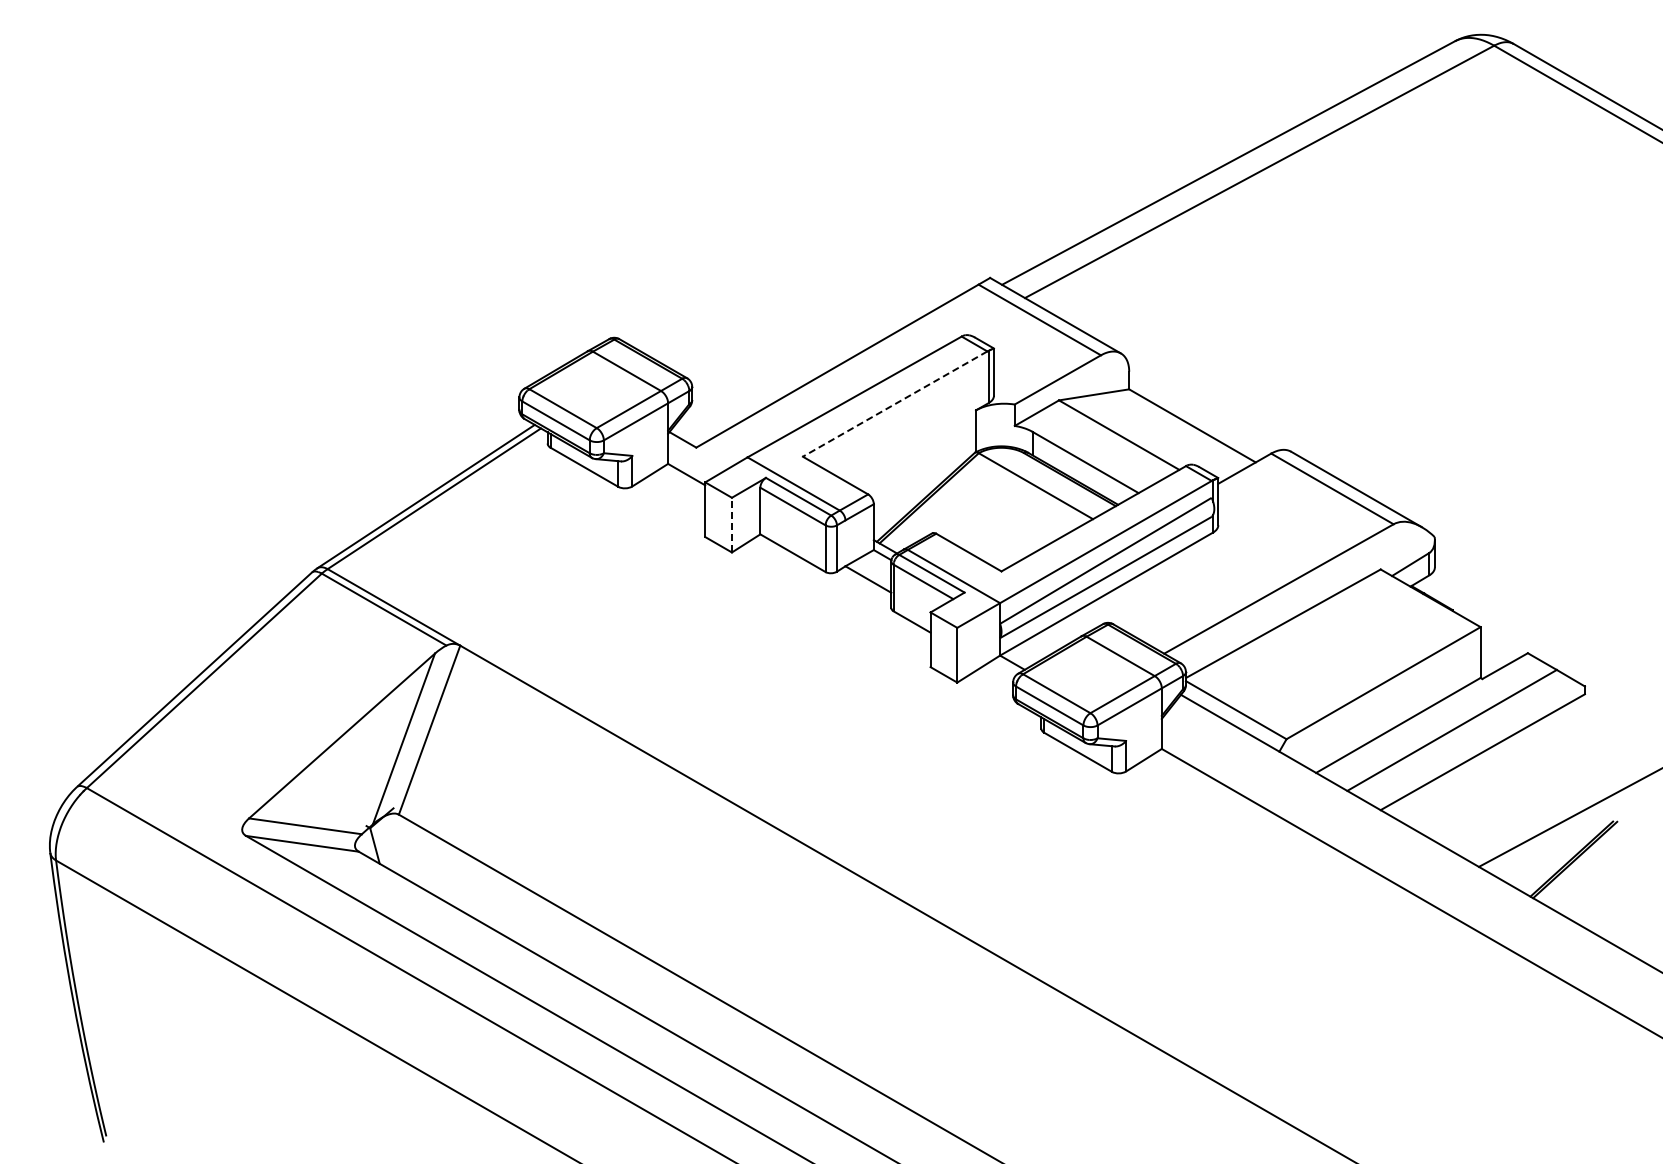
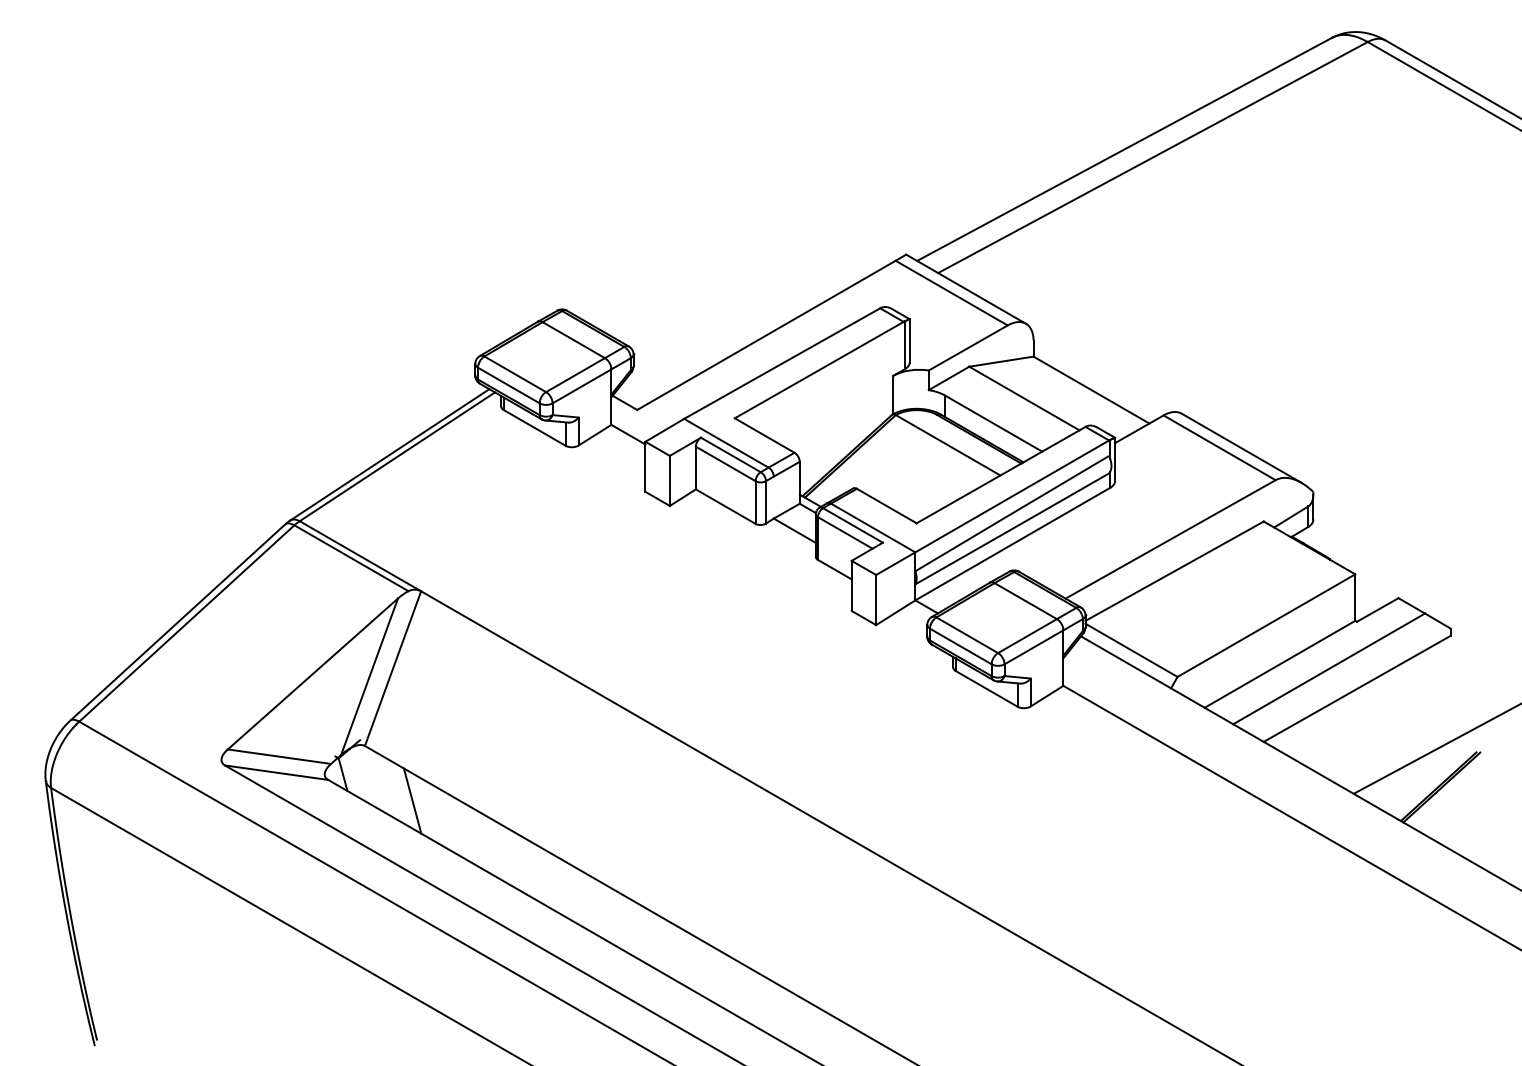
line: (894, 404) -> (818, 370), dashed -> solid
line: (731, 524) -> (669, 480), dashed -> solid
line: (450, 874) -> (412, 800), added

